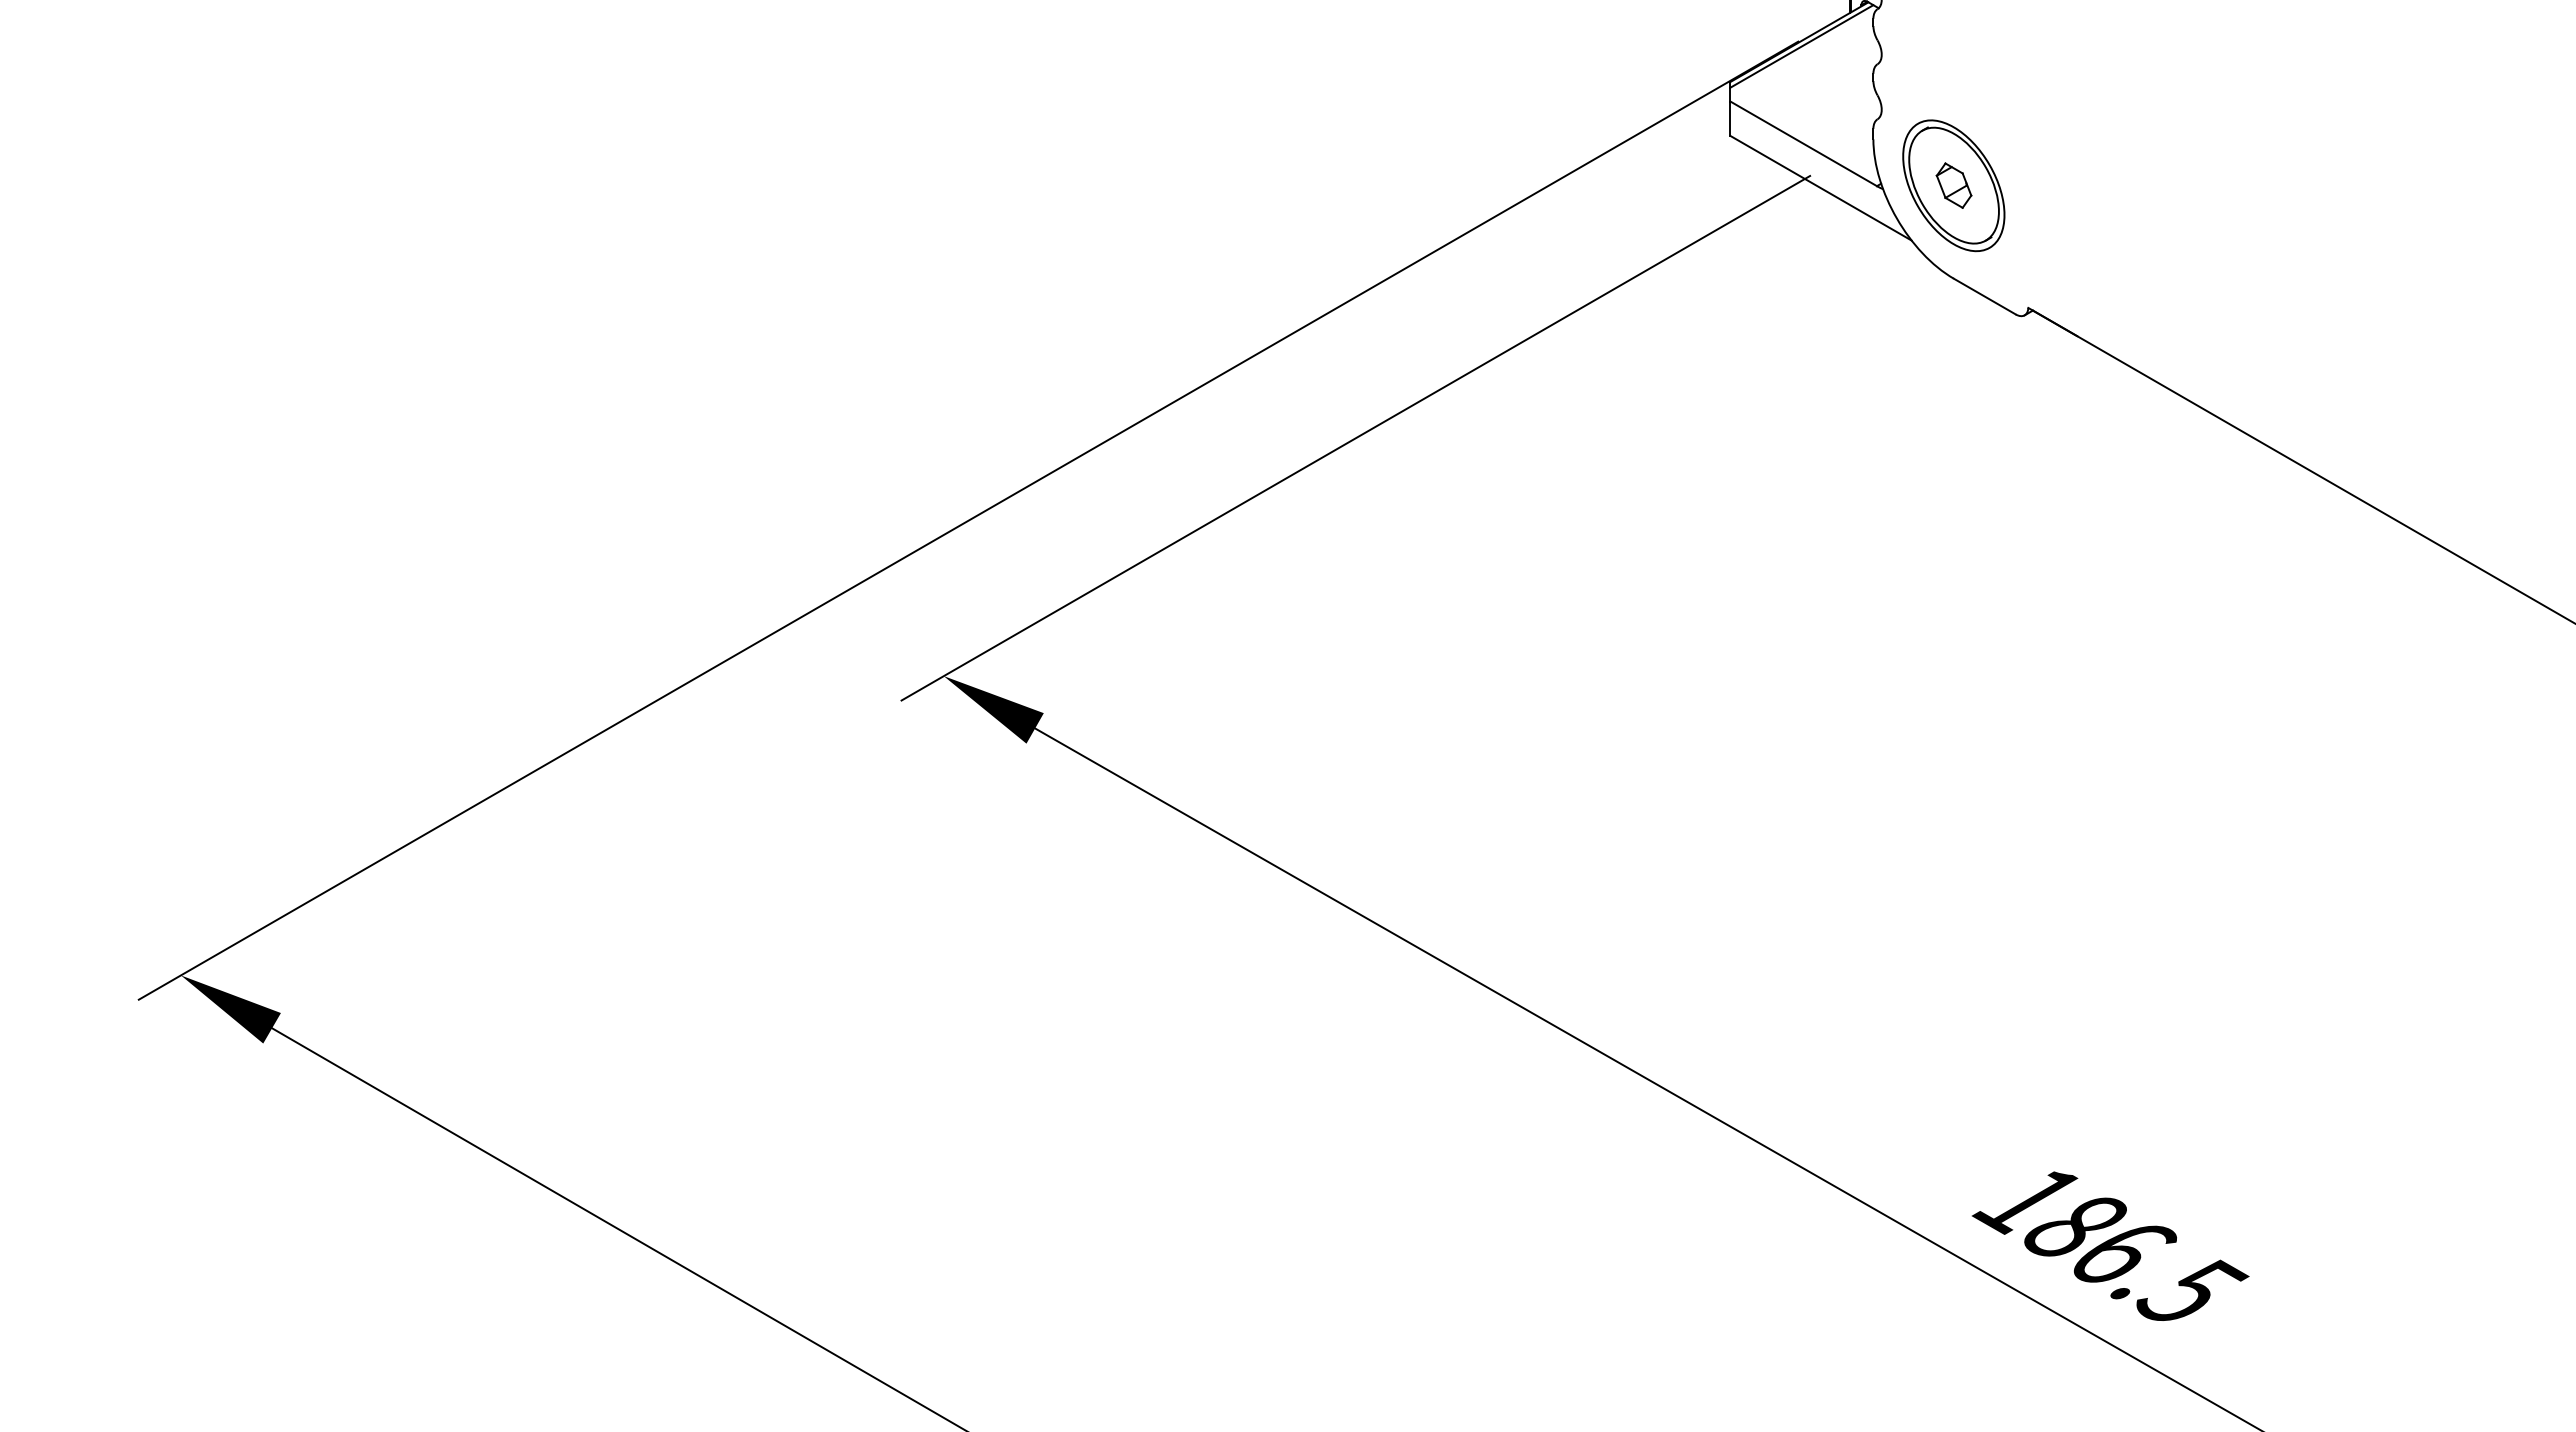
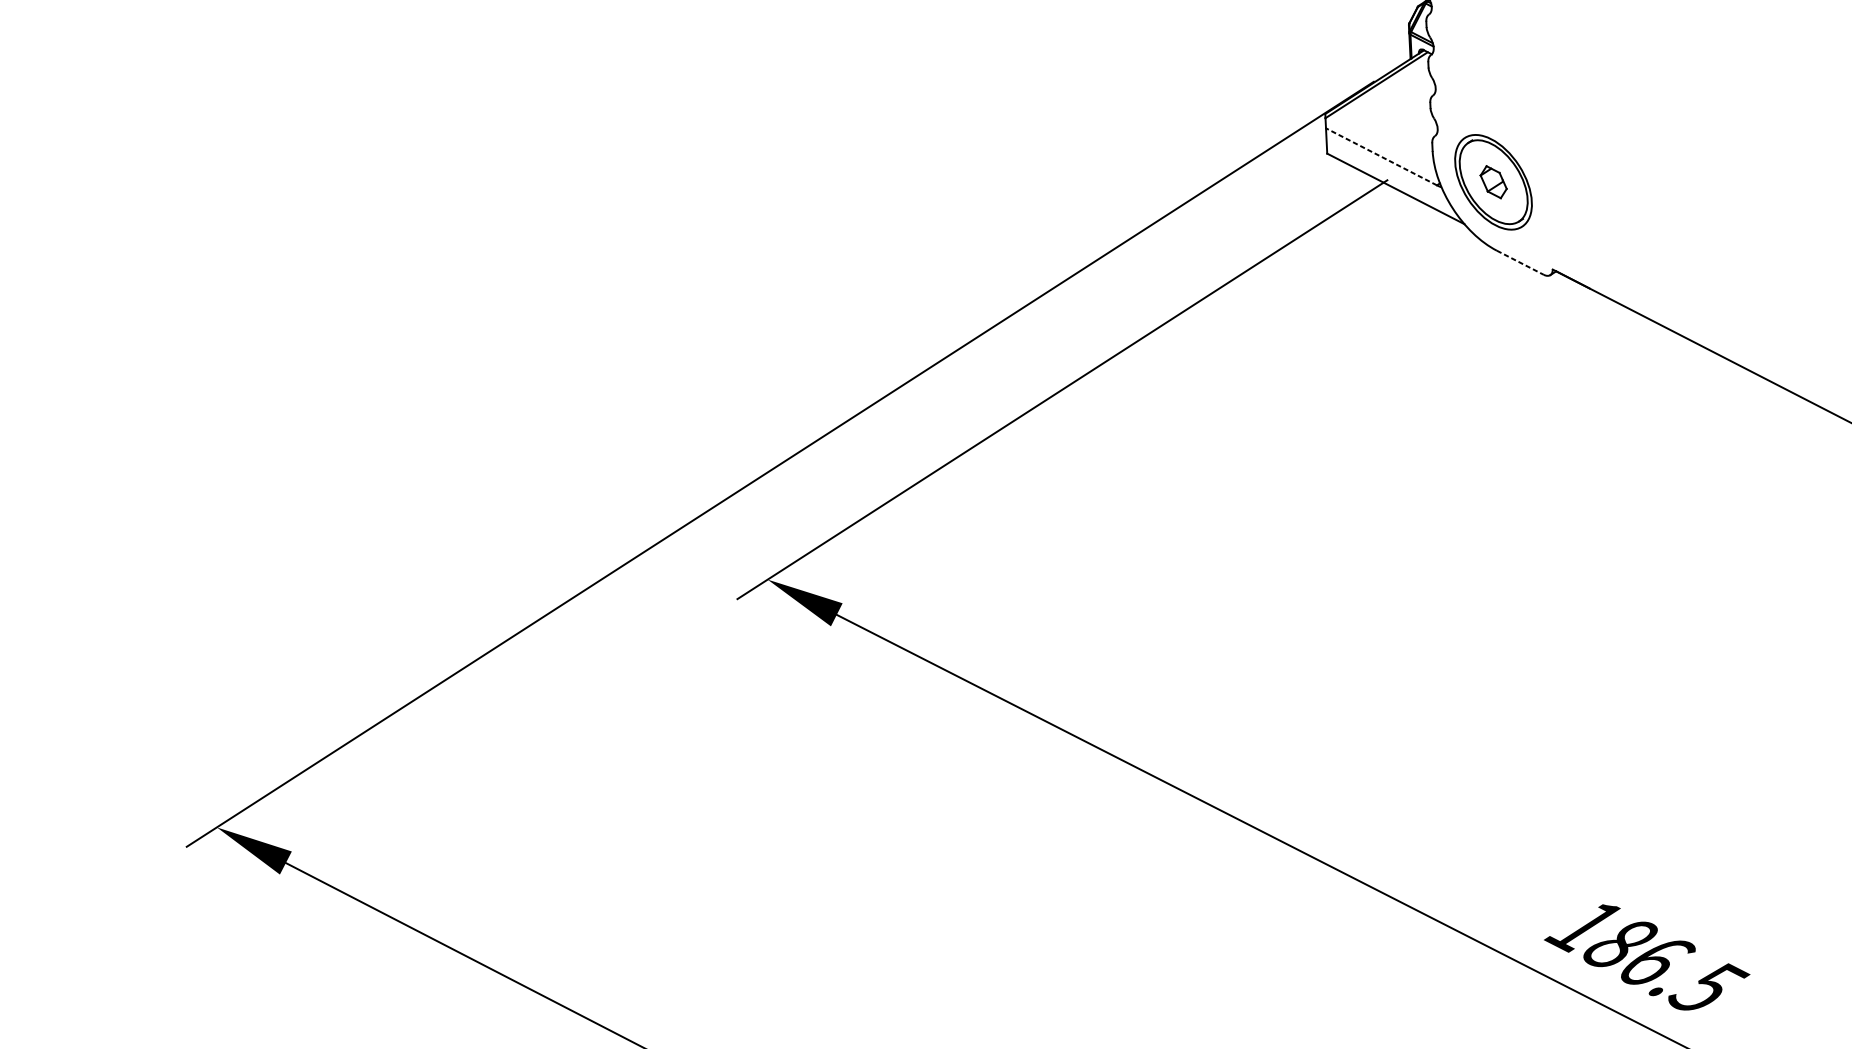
line: (1803, 143) -> (1381, 156), solid -> dashed
line: (1984, 296) -> (1520, 262), solid -> dashed

